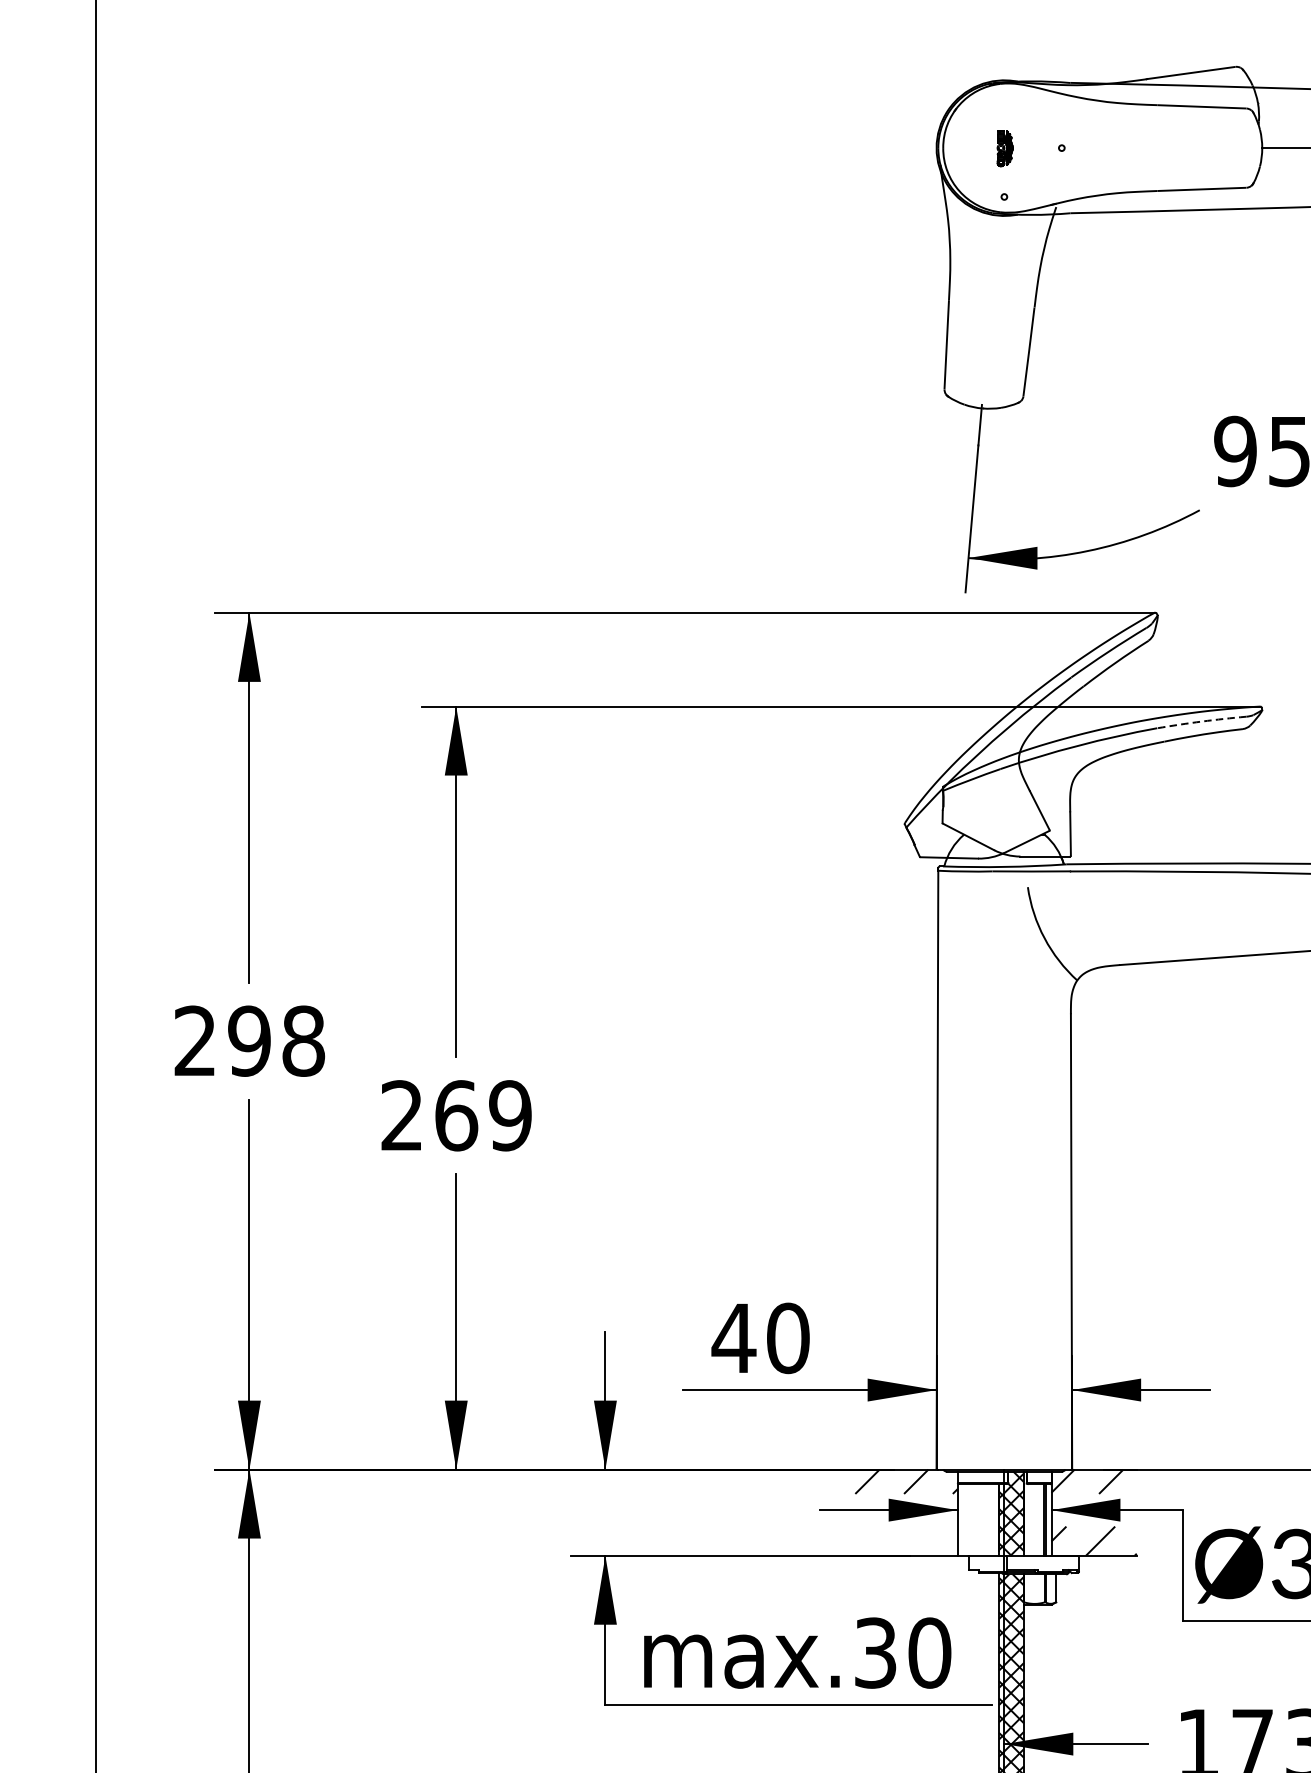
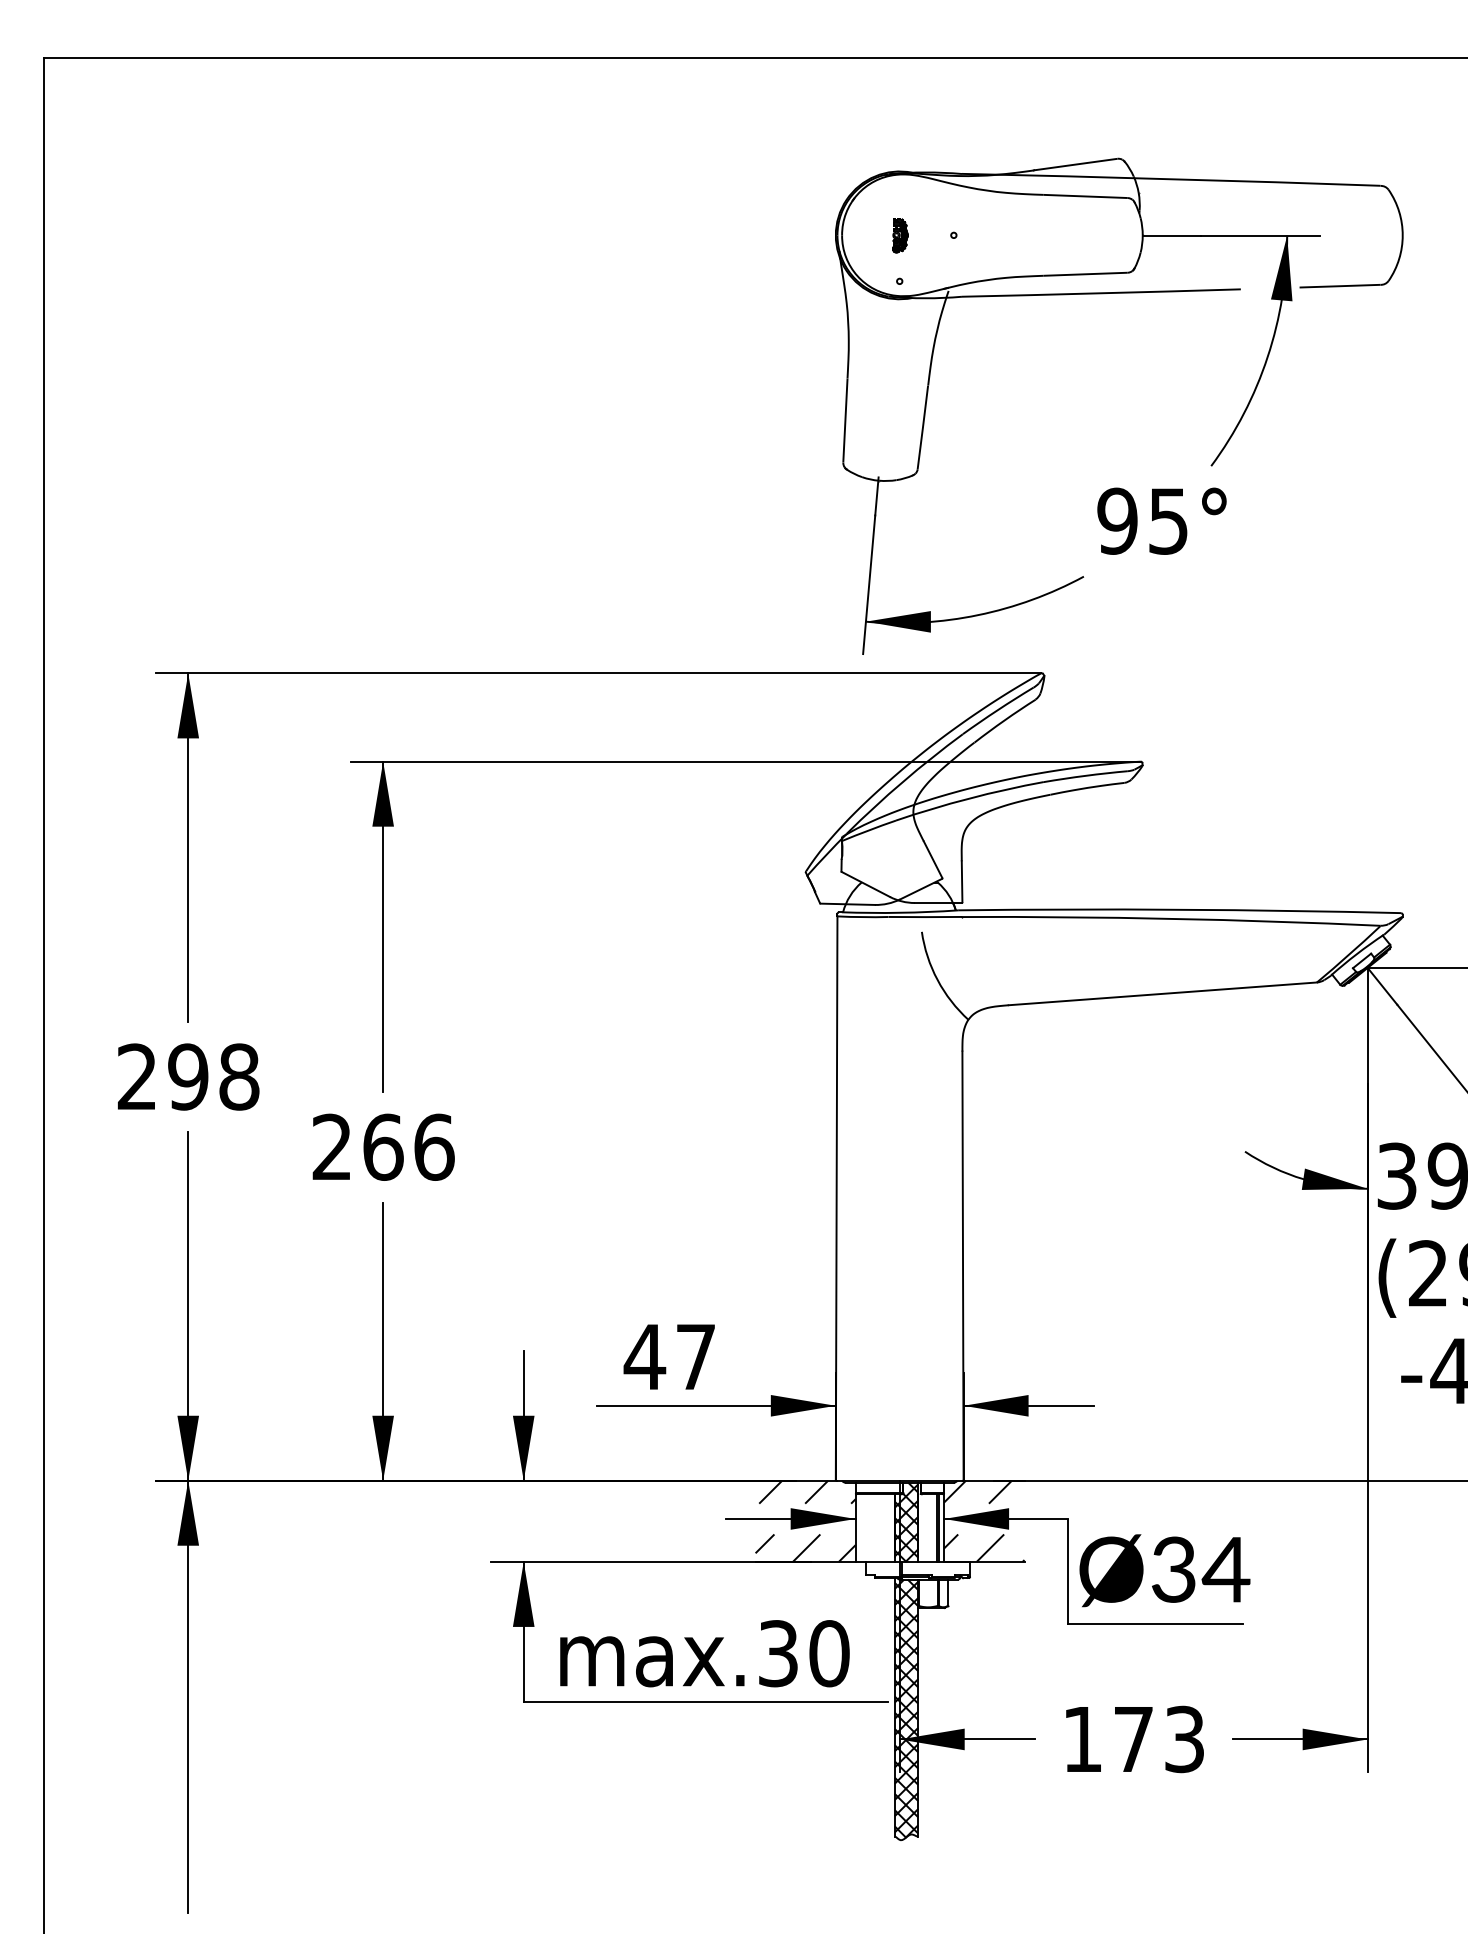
arc: (1201, 721) -> (1085, 775), dashed -> solid
text: (510, 1114) -> (434, 1146), 269 -> 266
text: (788, 1337) -> (696, 1356), 40 -> 47
hatch: (904, 1540) -> (805, 1547), added

